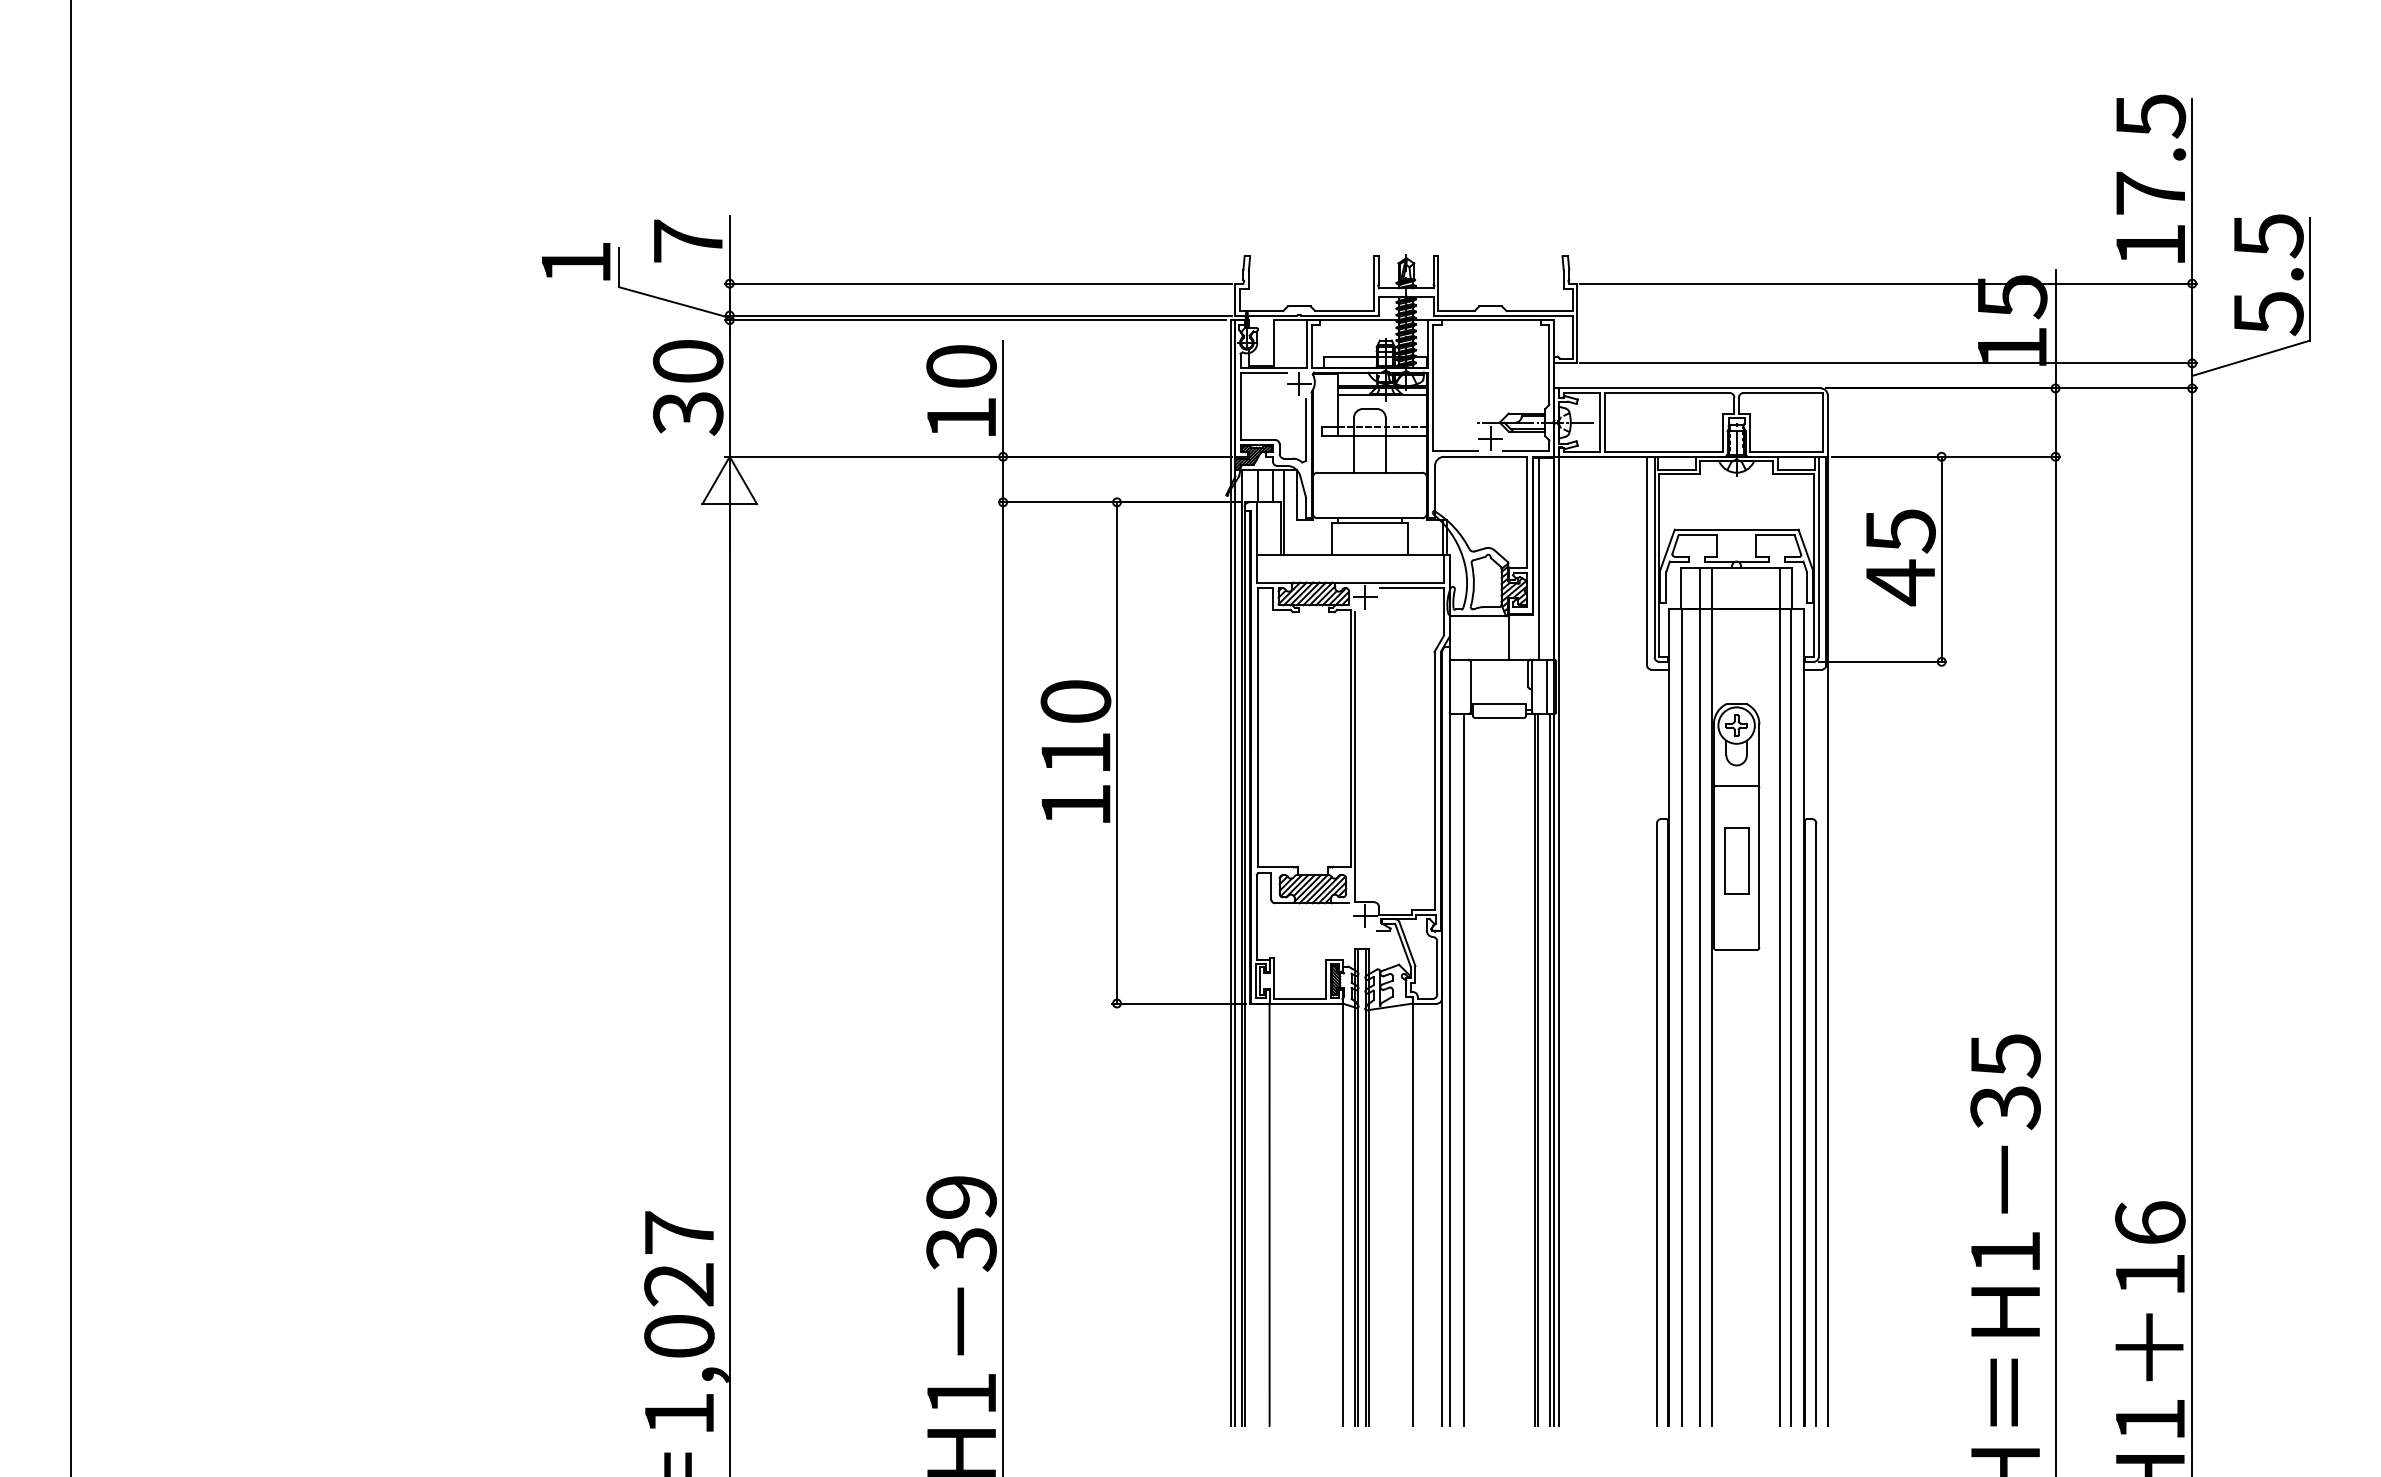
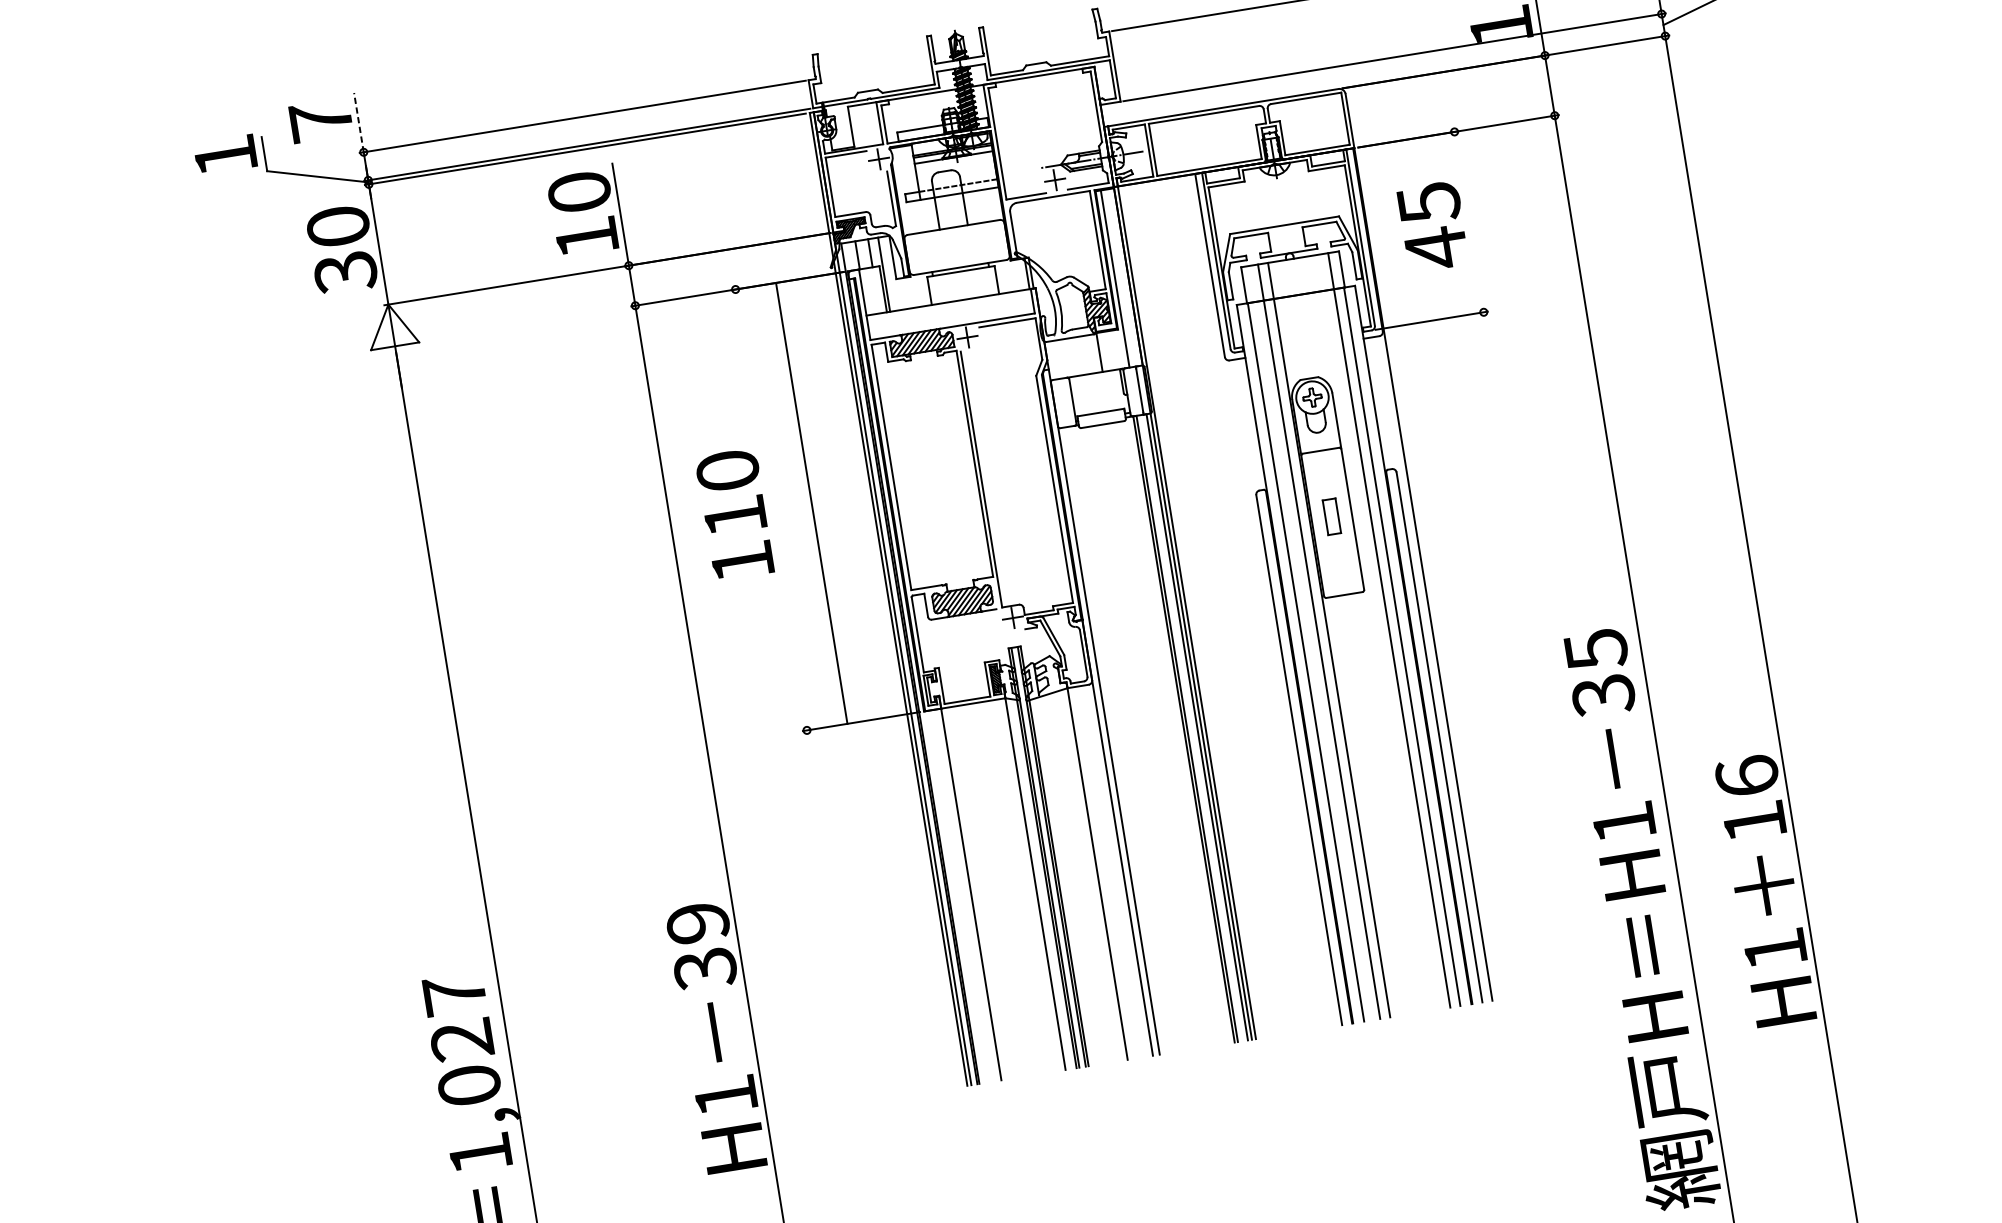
line: (729, 249) -> (358, 122), solid -> dashed
line: (1941, 558) -> (1468, 221), removed
line: (1117, 752) -> (812, 502), moved
part: (1736, 860) -> (1331, 516), size x0.6
line: (1464, 1069) -> (1122, 738), removed

